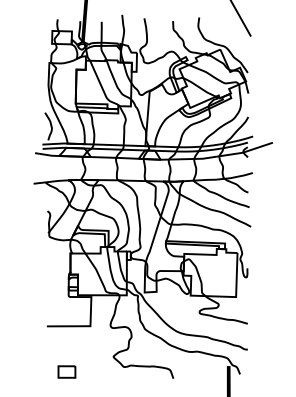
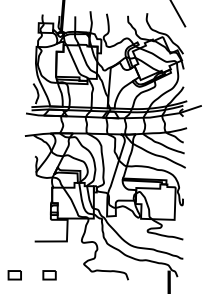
part: (19, 371) -> (14, 274), added

